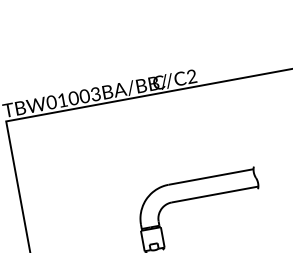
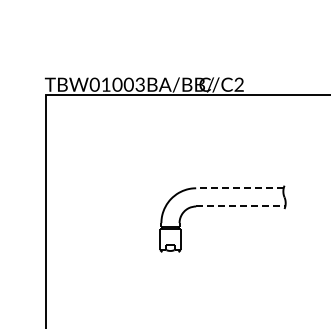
line: (210, 177) -> (239, 188), solid -> dashed
line: (214, 194) -> (240, 206), solid -> dashed

